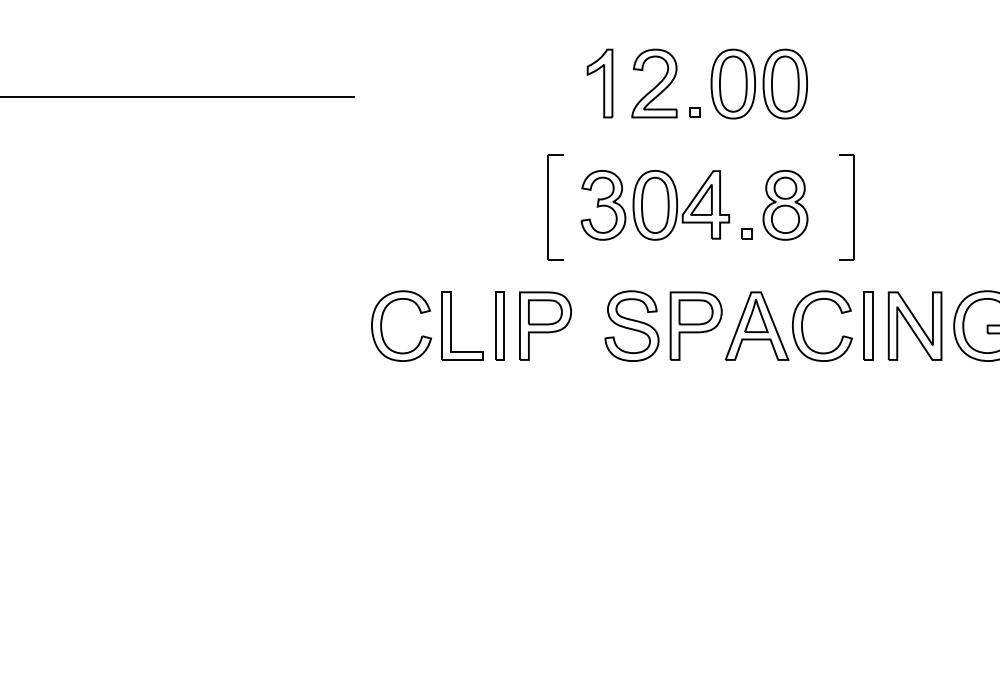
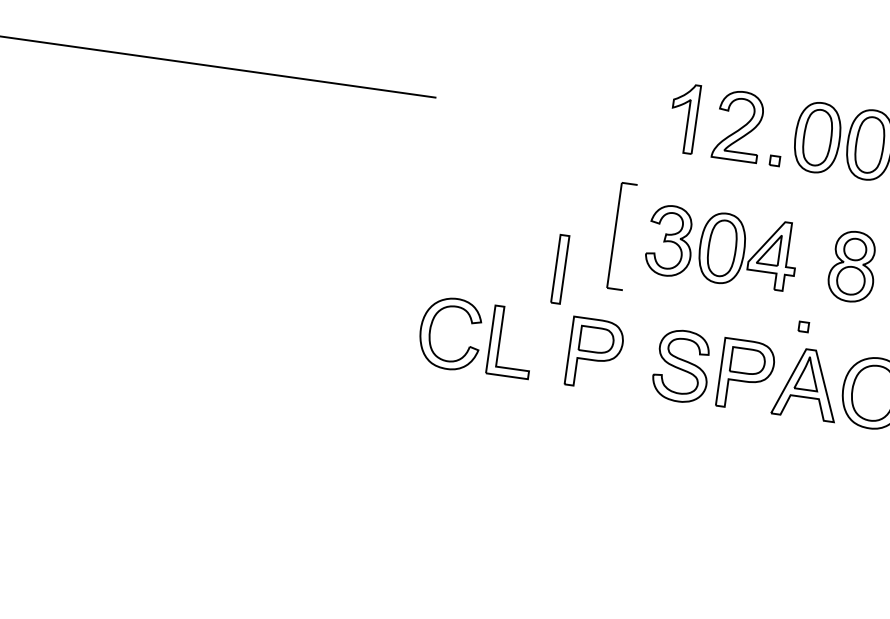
part: (746, 233) -> (803, 326), moved
part: (499, 325) -> (559, 268), moved

